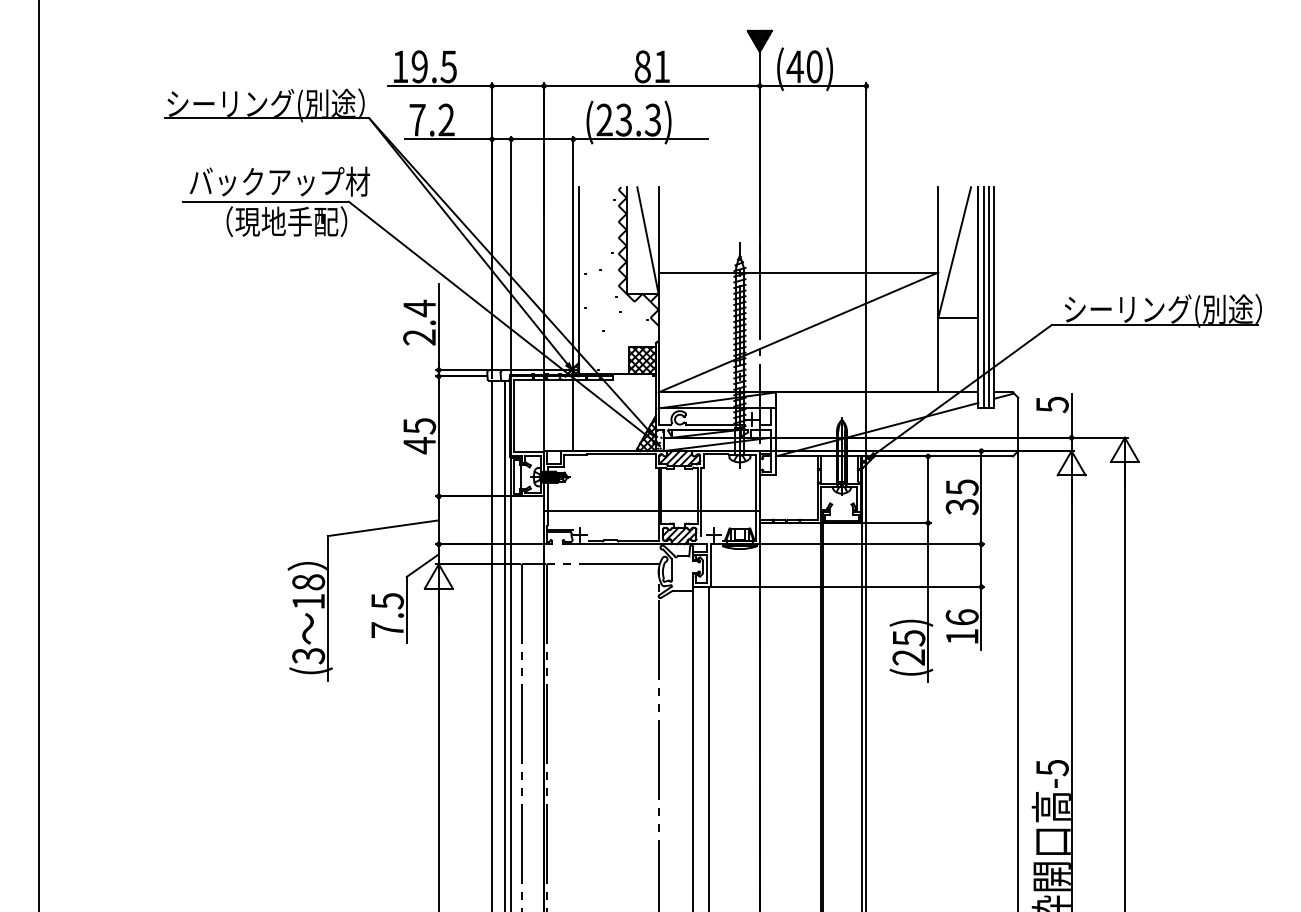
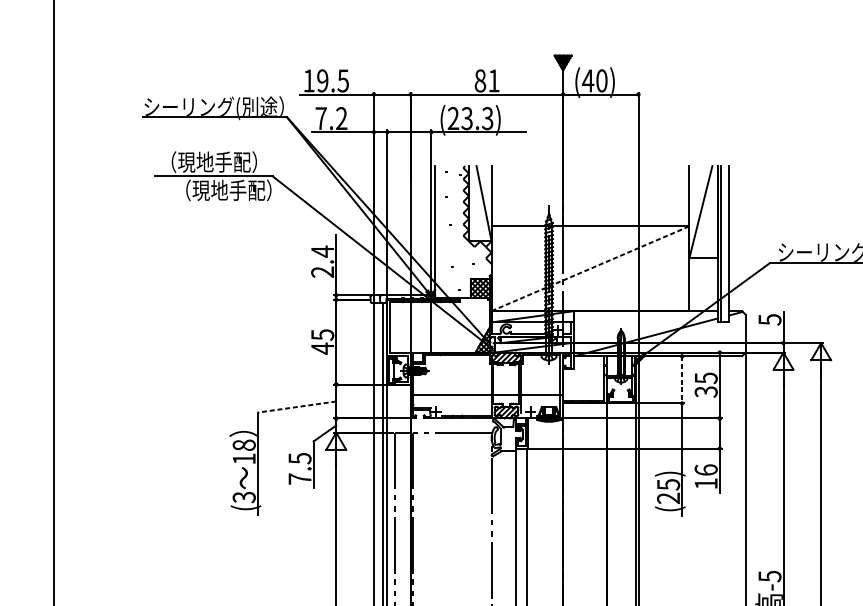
text: (279, 181) -> (223, 161), バックアップ材 -> （現地手配）
line: (989, 297) -> (725, 243), removed
line: (798, 332) -> (590, 268), solid -> dashed
line: (928, 490) -> (682, 380), solid -> dashed
line: (382, 528) -> (296, 407), solid -> dashed

